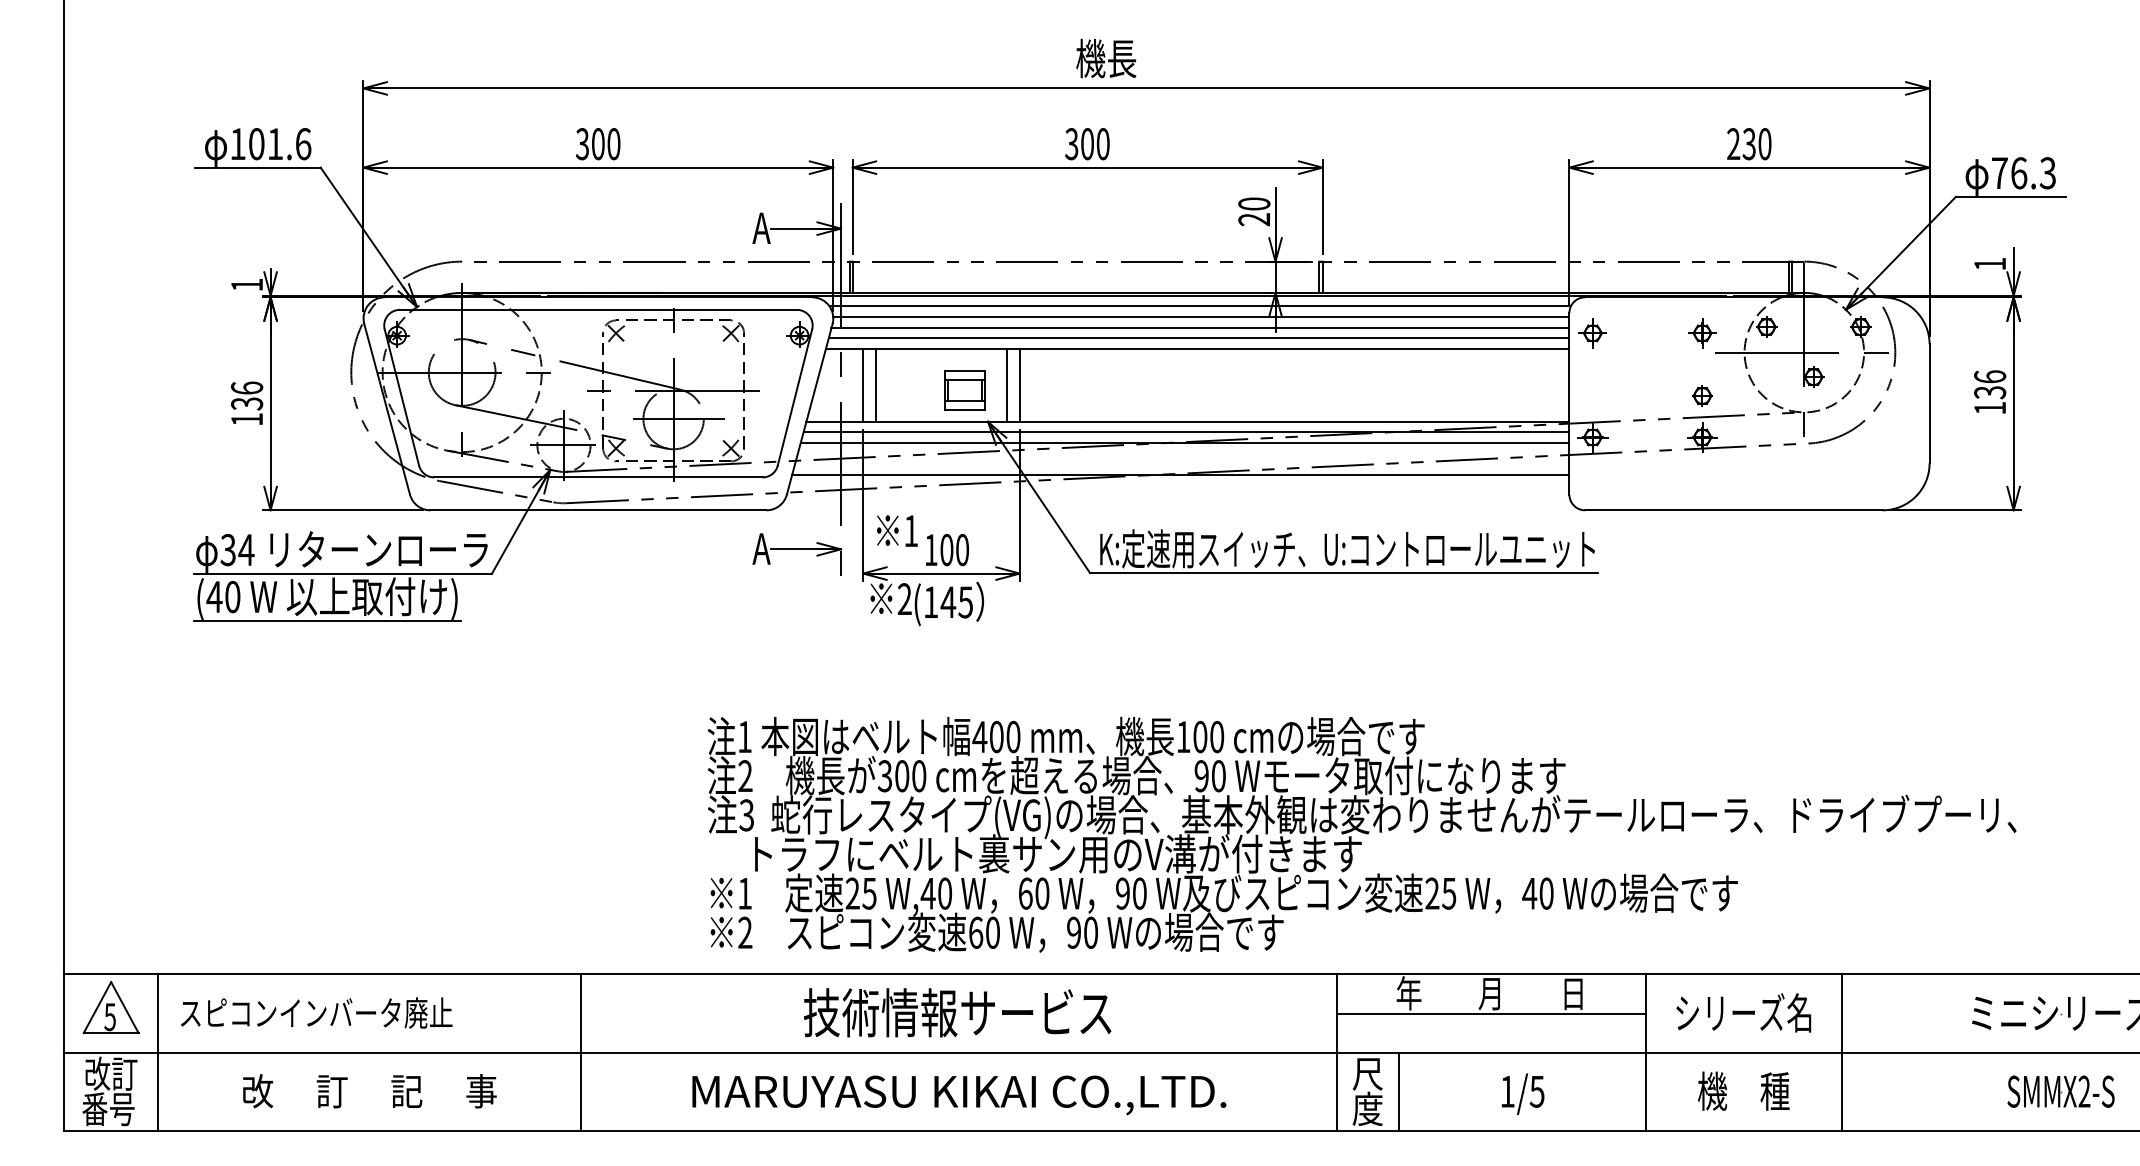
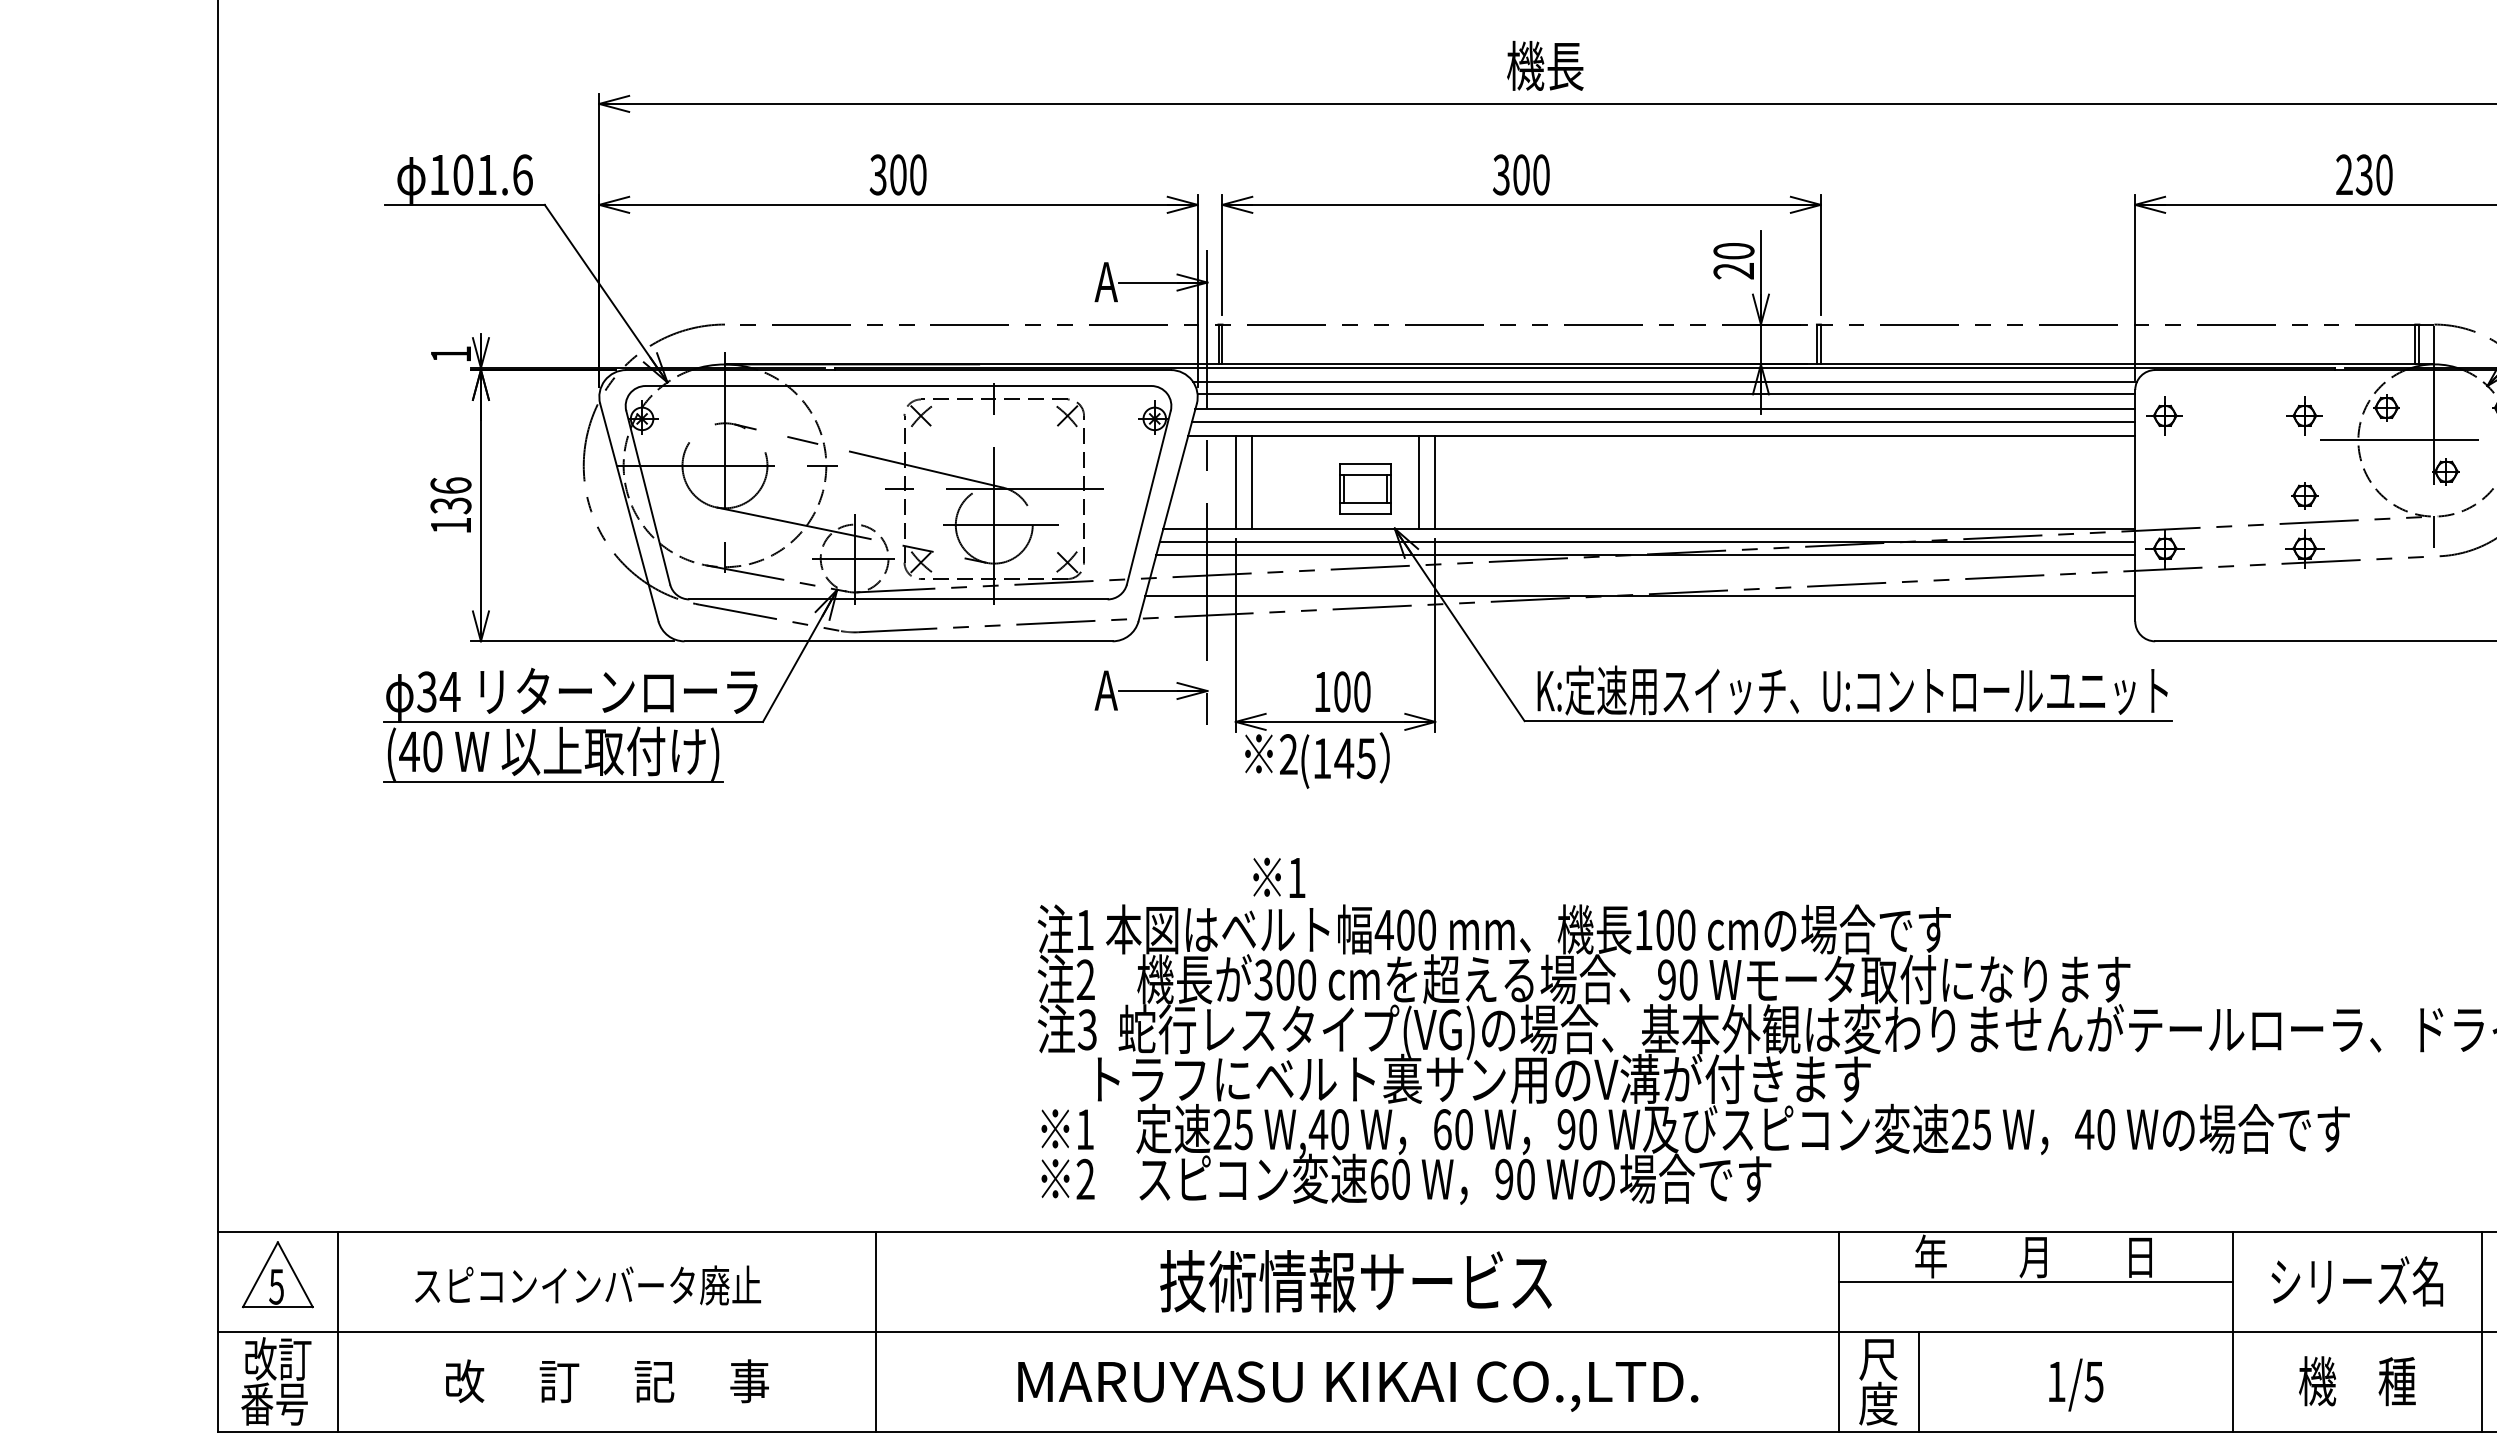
text: (897, 530) -> (1279, 877), moved
text: (316, 1012) -> (587, 1284), moved

